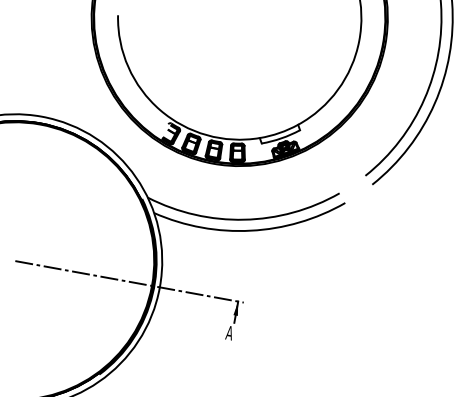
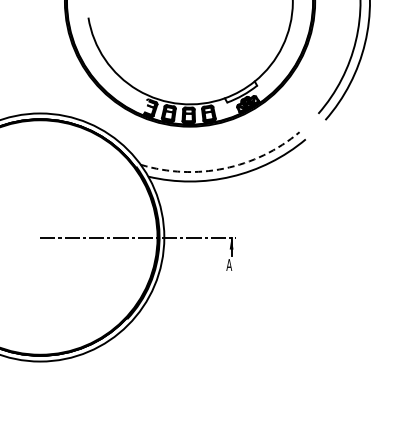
arc: (244, 219) -> (224, 168), solid -> dashed

